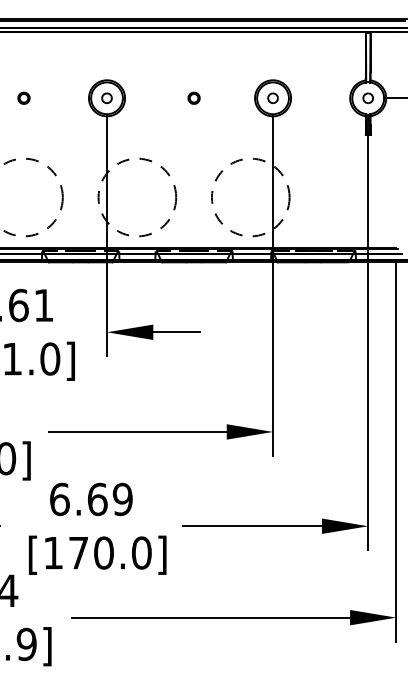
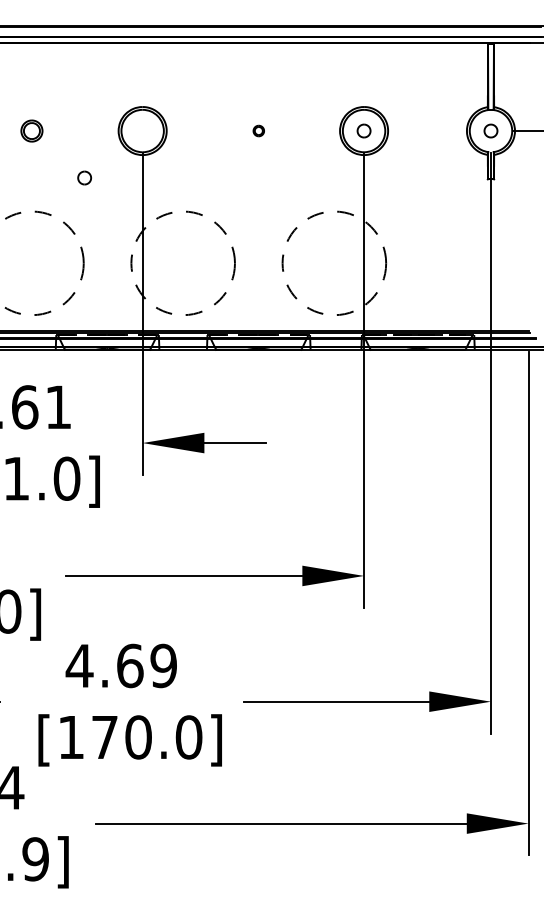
part: (23, 97) -> (31, 130), size x1.4
part: (106, 97) -> (84, 177), moved
part: (193, 97) -> (258, 130), size x0.7
text: (59, 499) -> (79, 665), 6.69 -> 4.69

